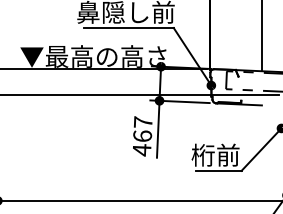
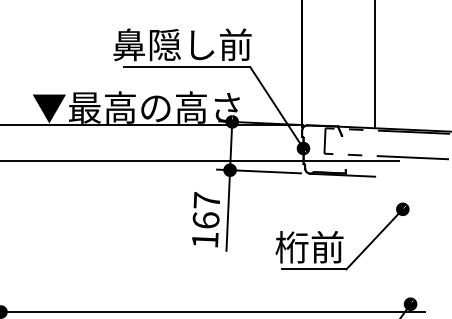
text: (142, 150) -> (205, 240), 467 -> 167

